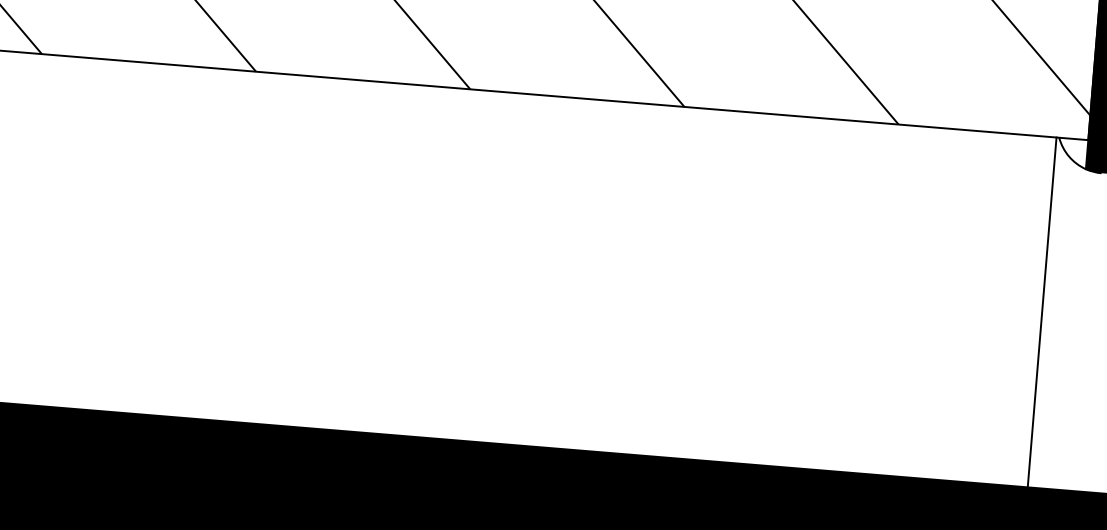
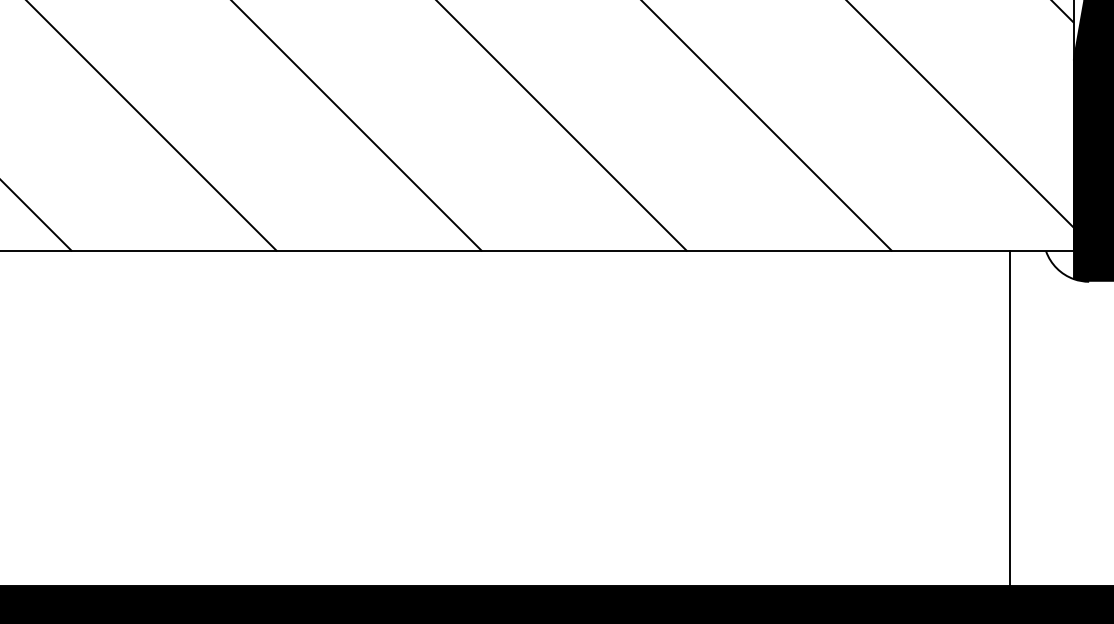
line: (1042, 312) -> (1009, 418), moved

